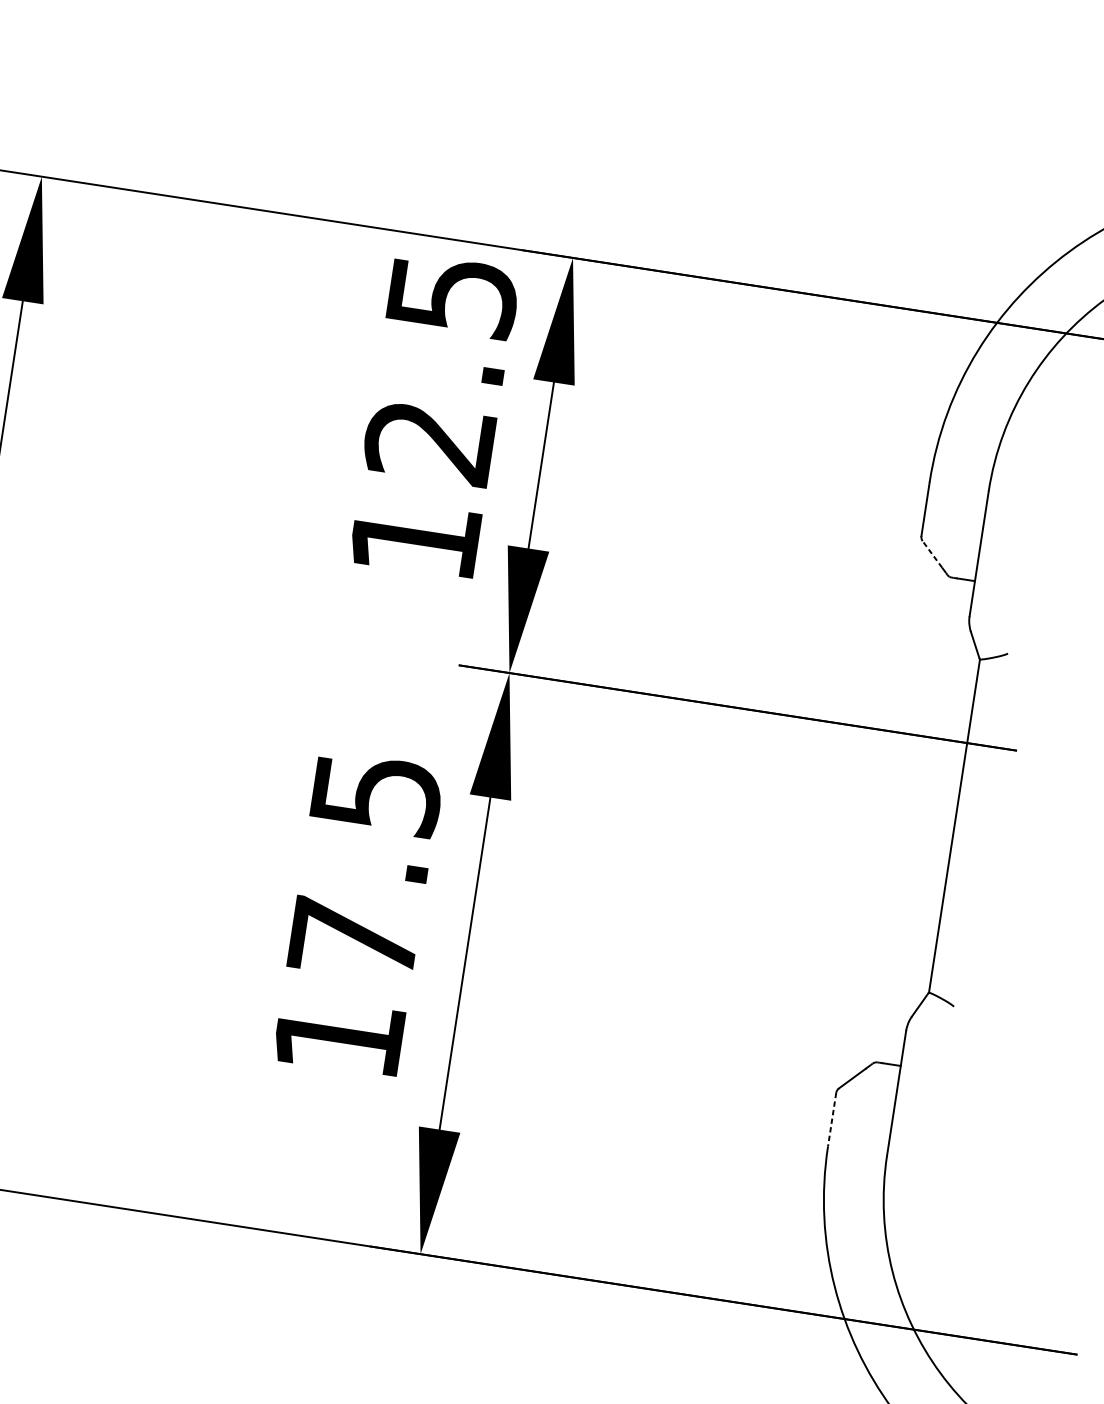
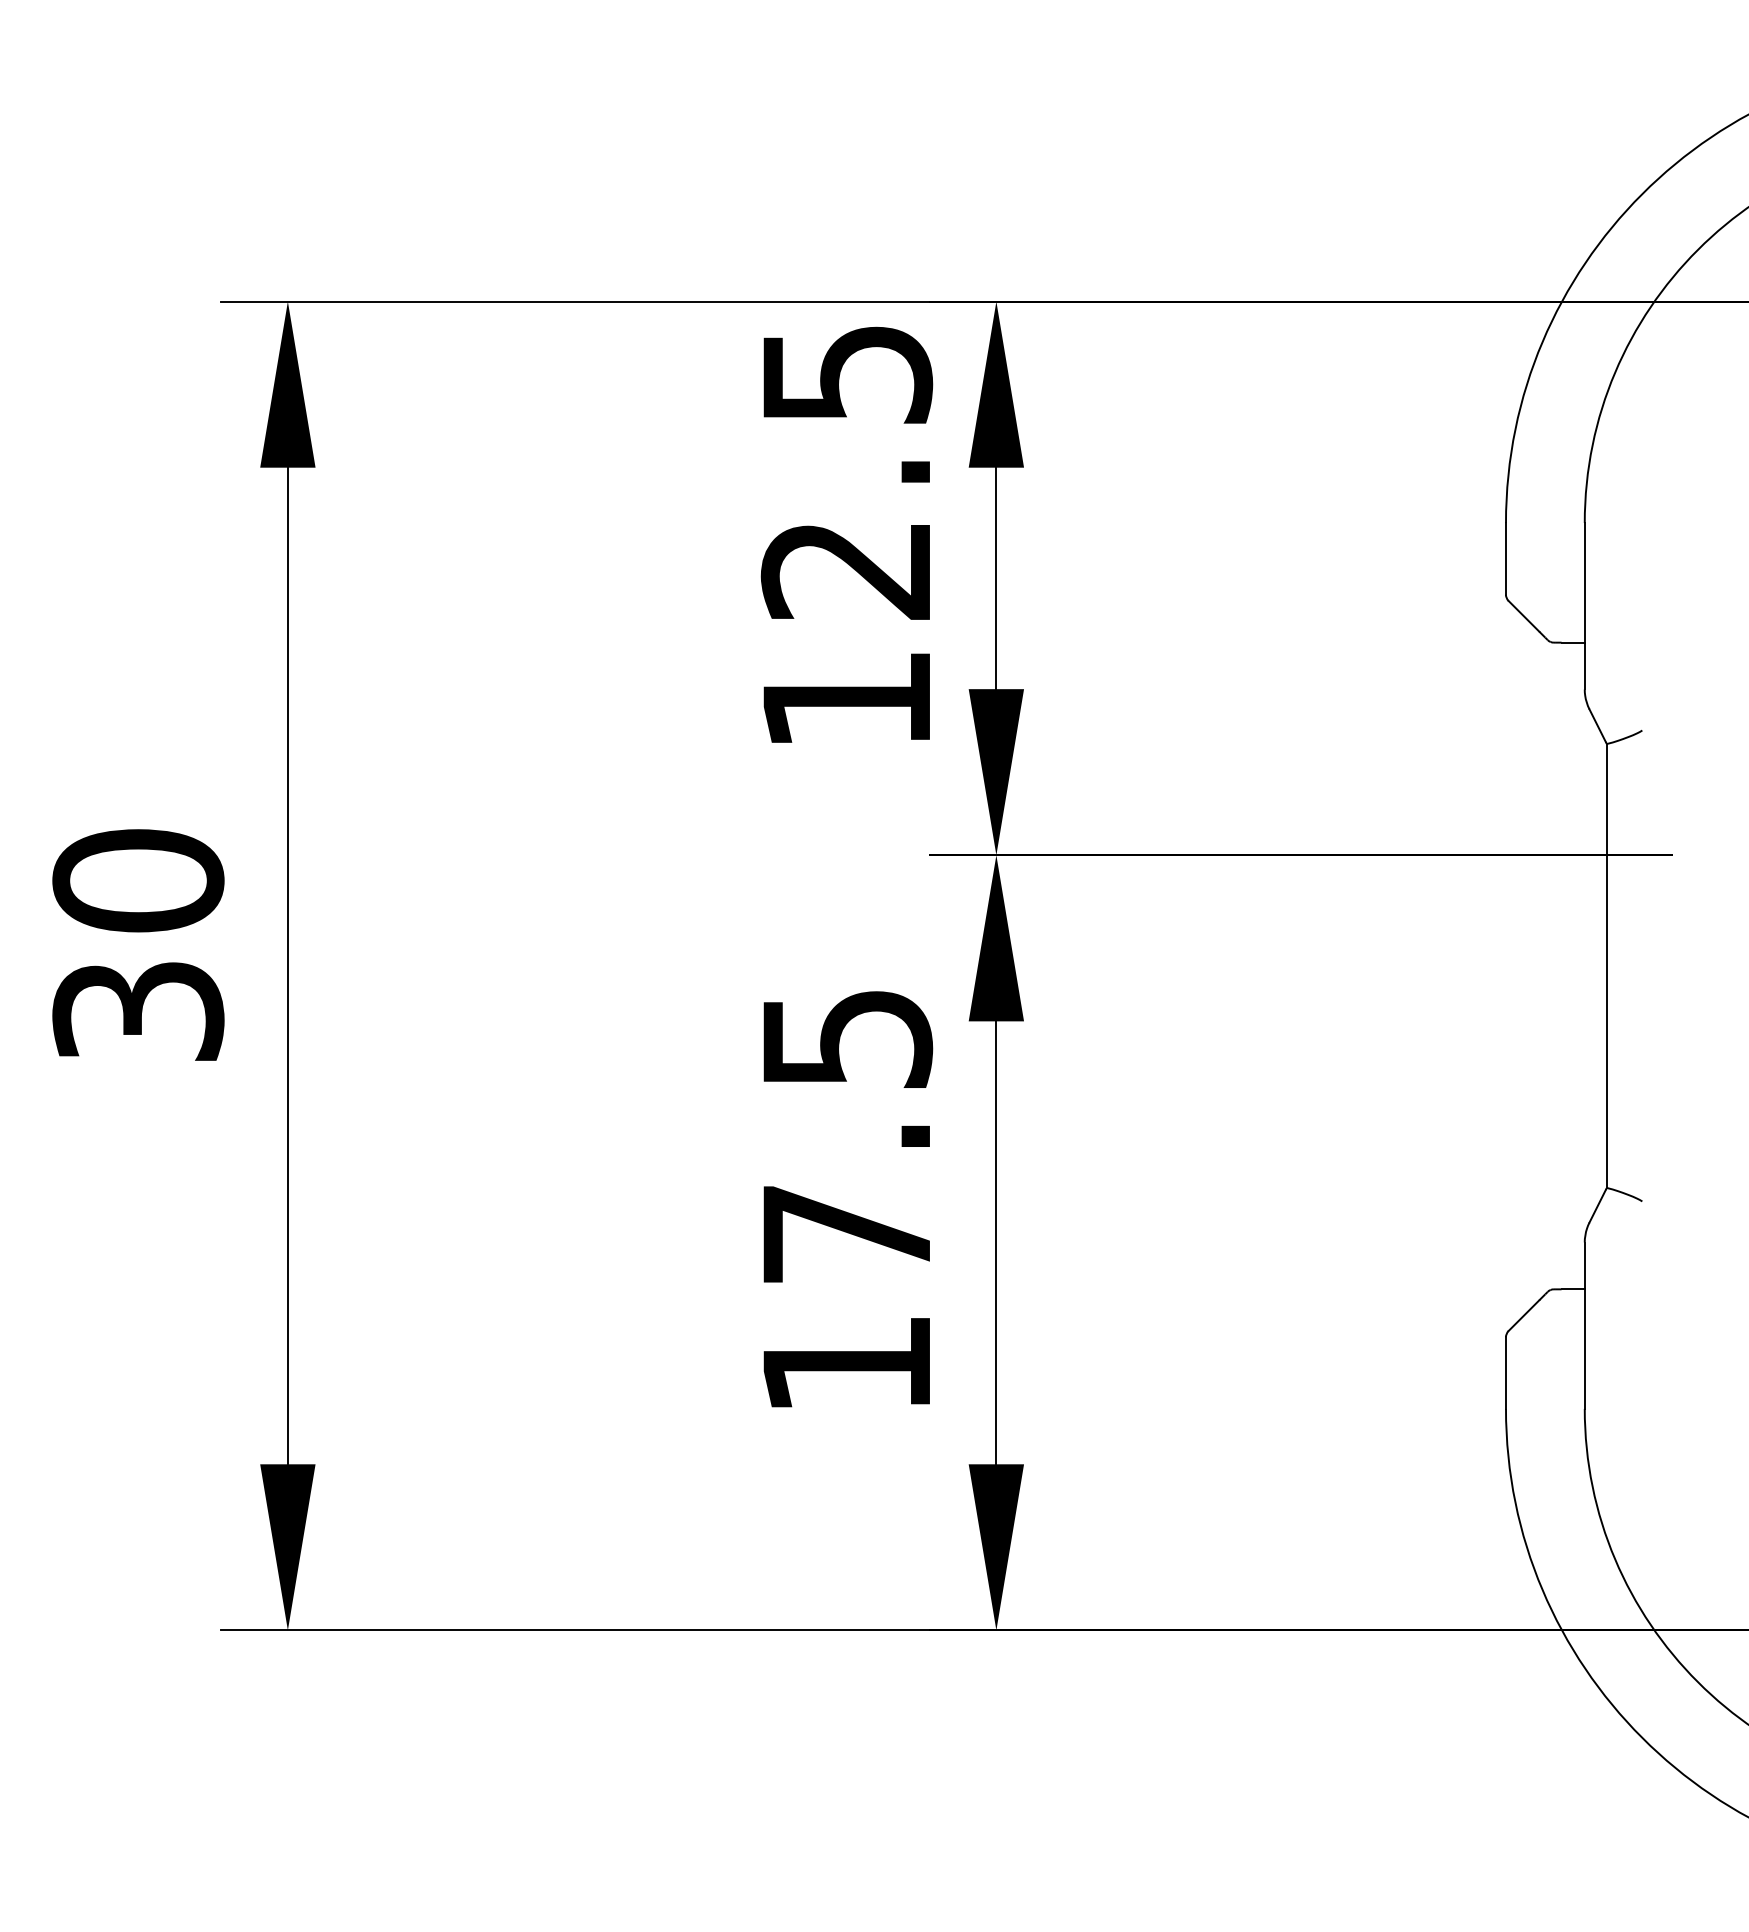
line: (932, 554) -> (1523, 616), dashed -> solid
line: (831, 1119) -> (1505, 1373), dashed -> solid

